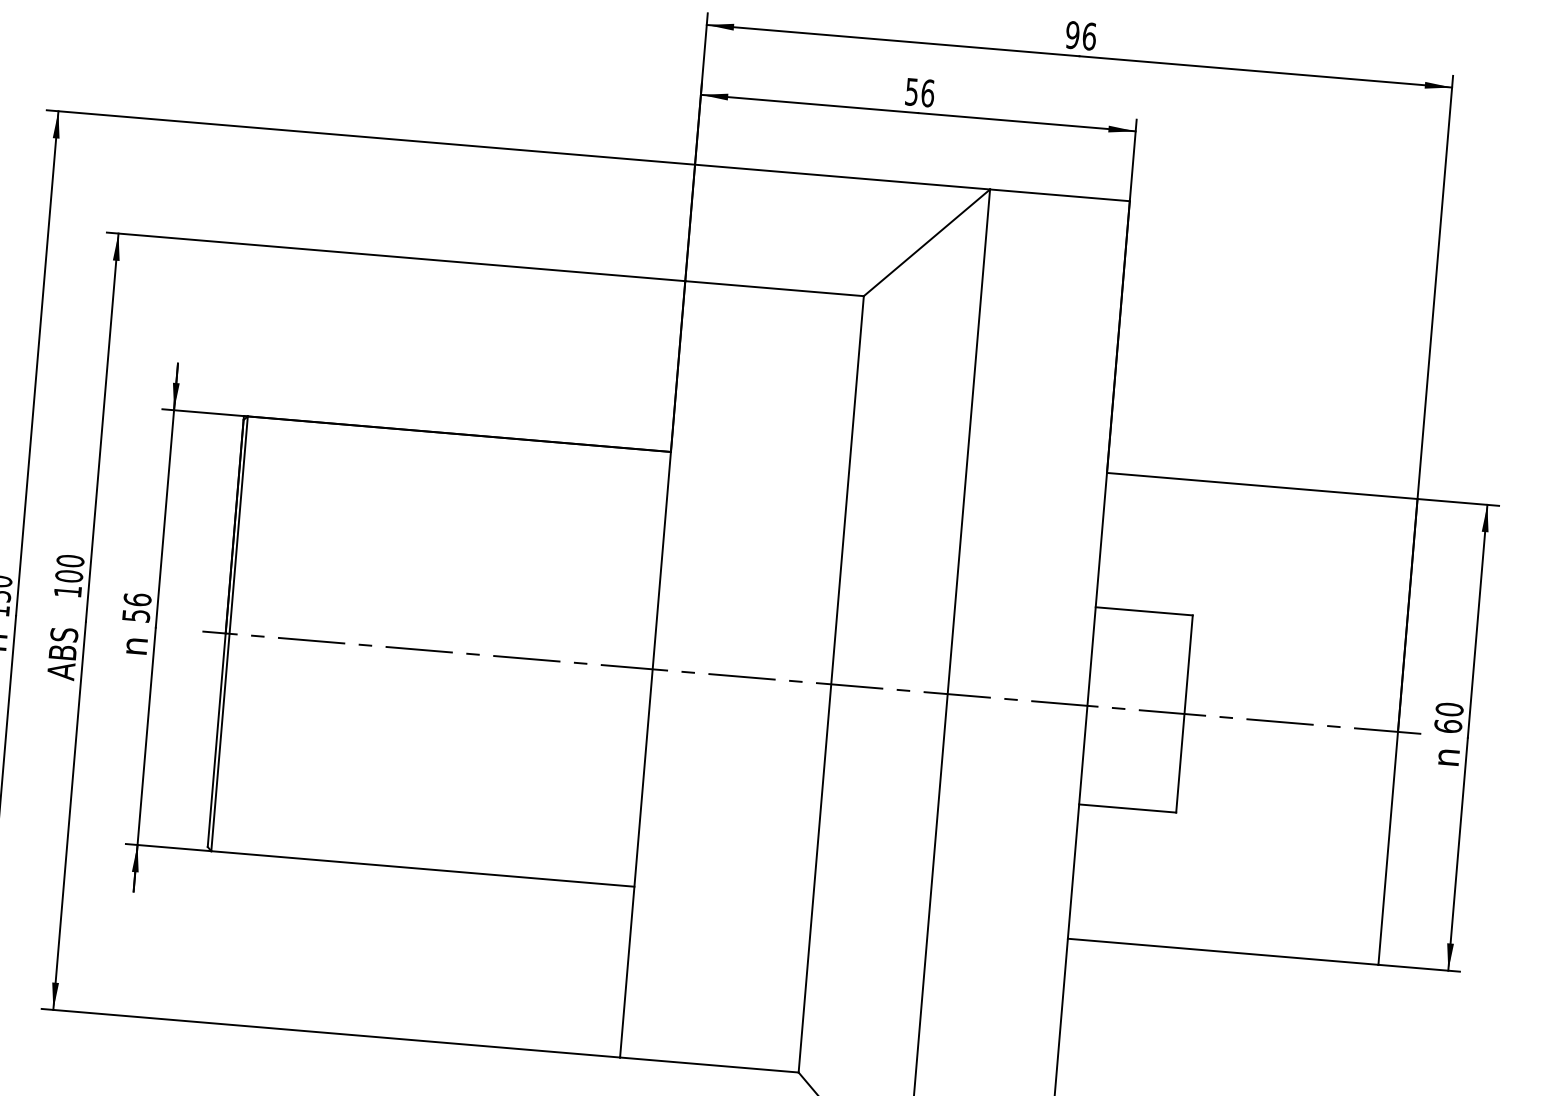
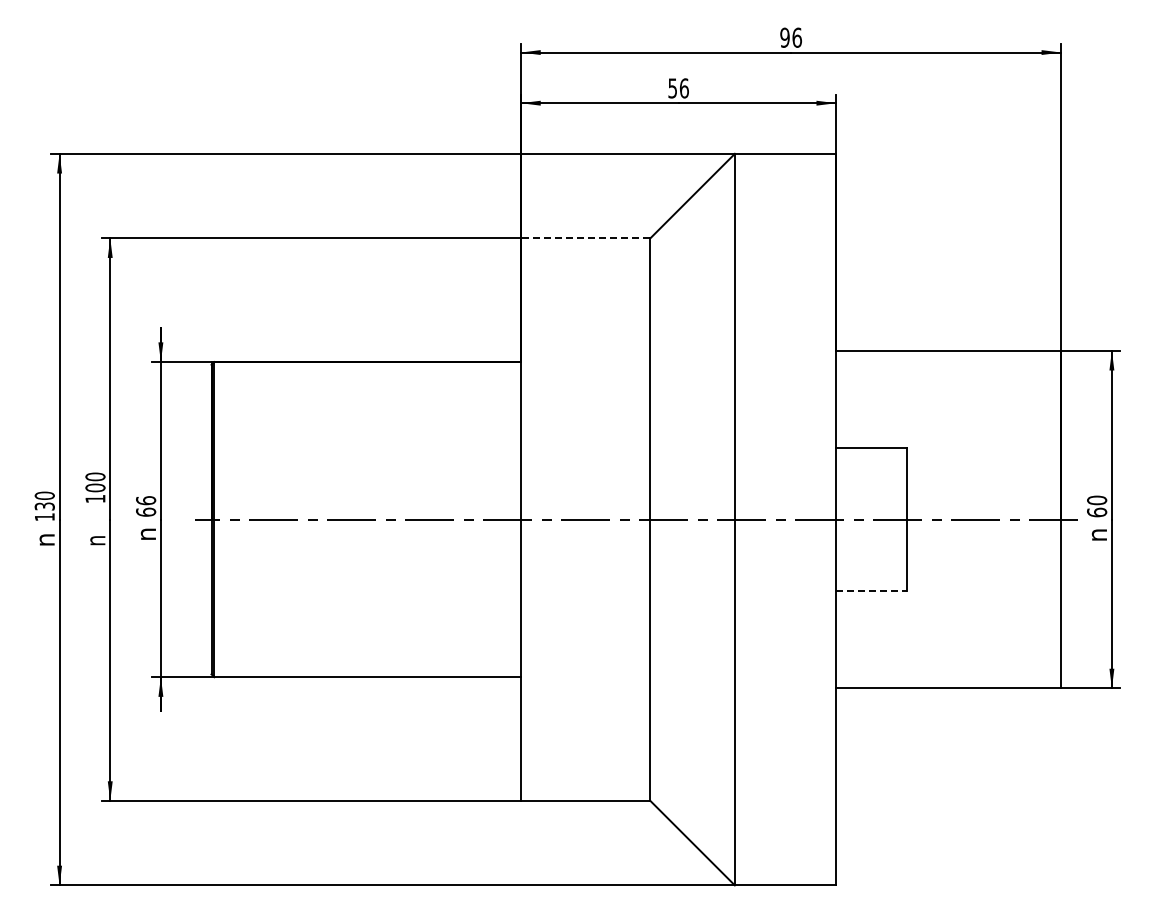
line: (774, 288) -> (585, 238), solid -> dashed
text: (136, 614) -> (146, 511), 56 -> 66
text: (62, 652) -> (95, 543), ABS -> n
line: (1127, 809) -> (871, 591), solid -> dashed

